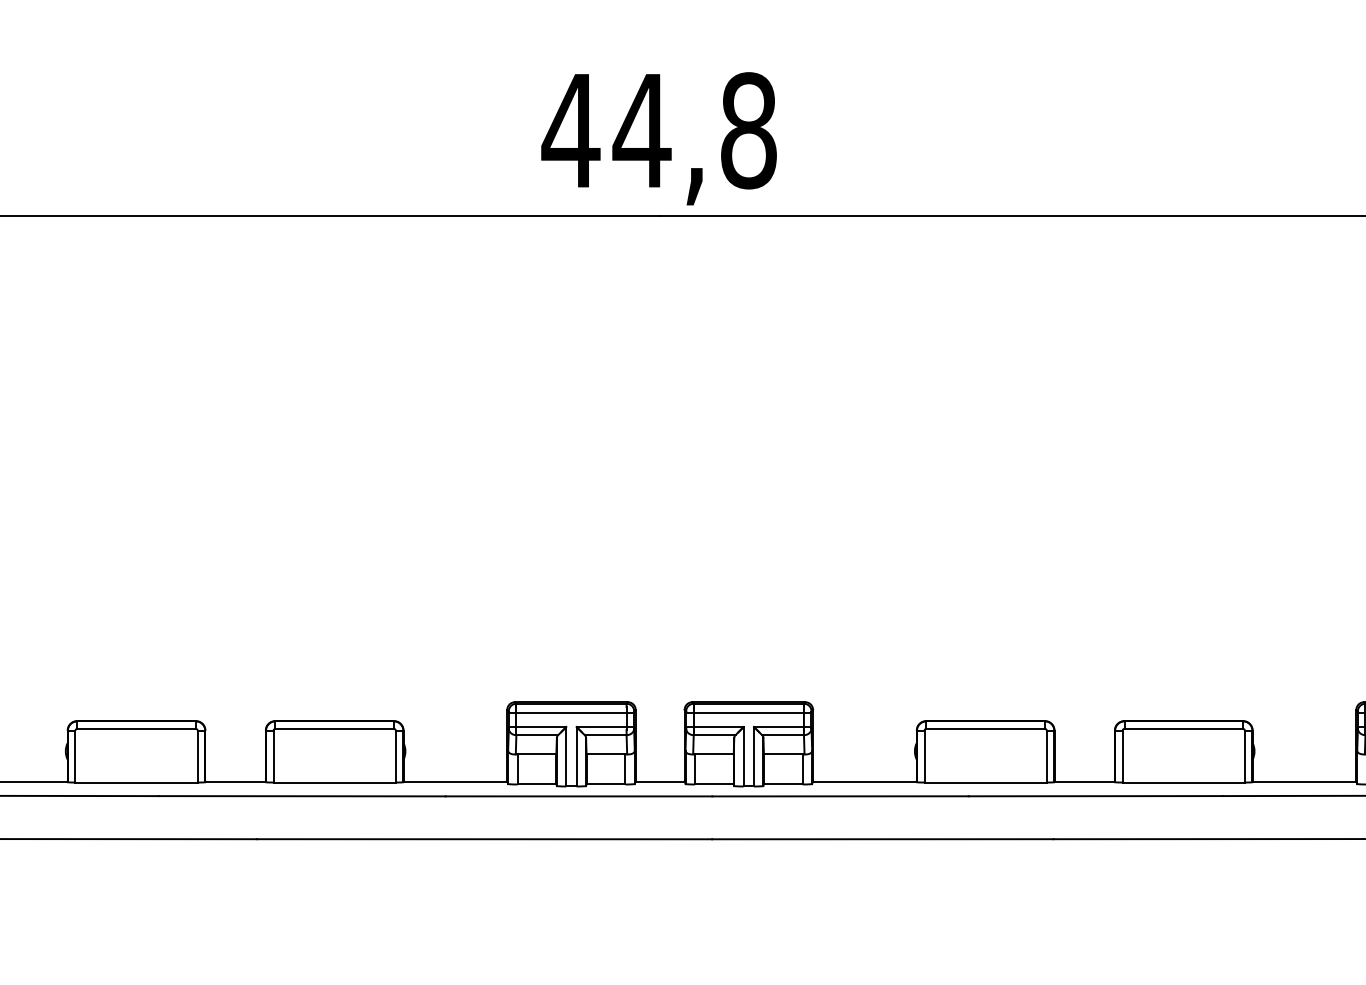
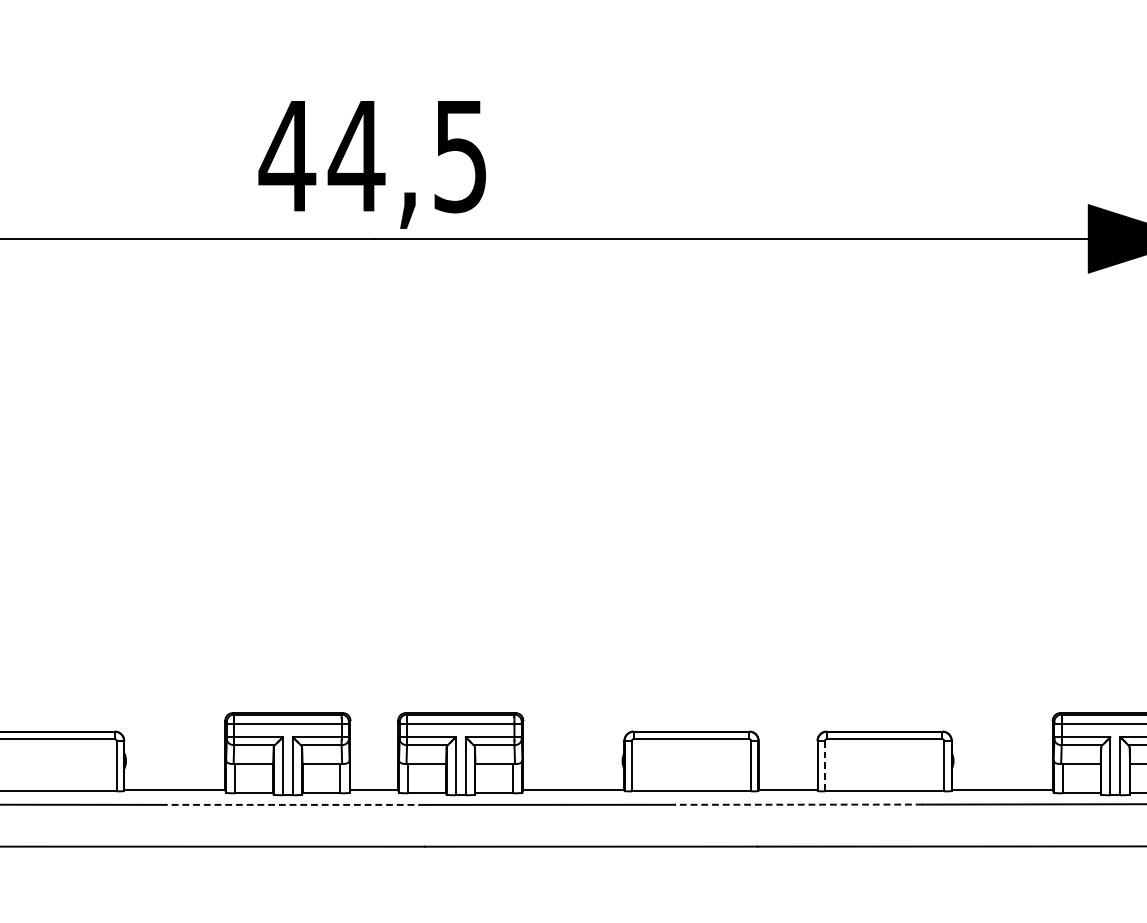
text: (748, 130) -> (460, 155), 44,8 -> 44,5
line: (1122, 756) -> (824, 766), solid -> dashed
line: (578, 796) -> (294, 804), solid -> dashed
line: (1095, 796) -> (798, 804), solid -> dashed

